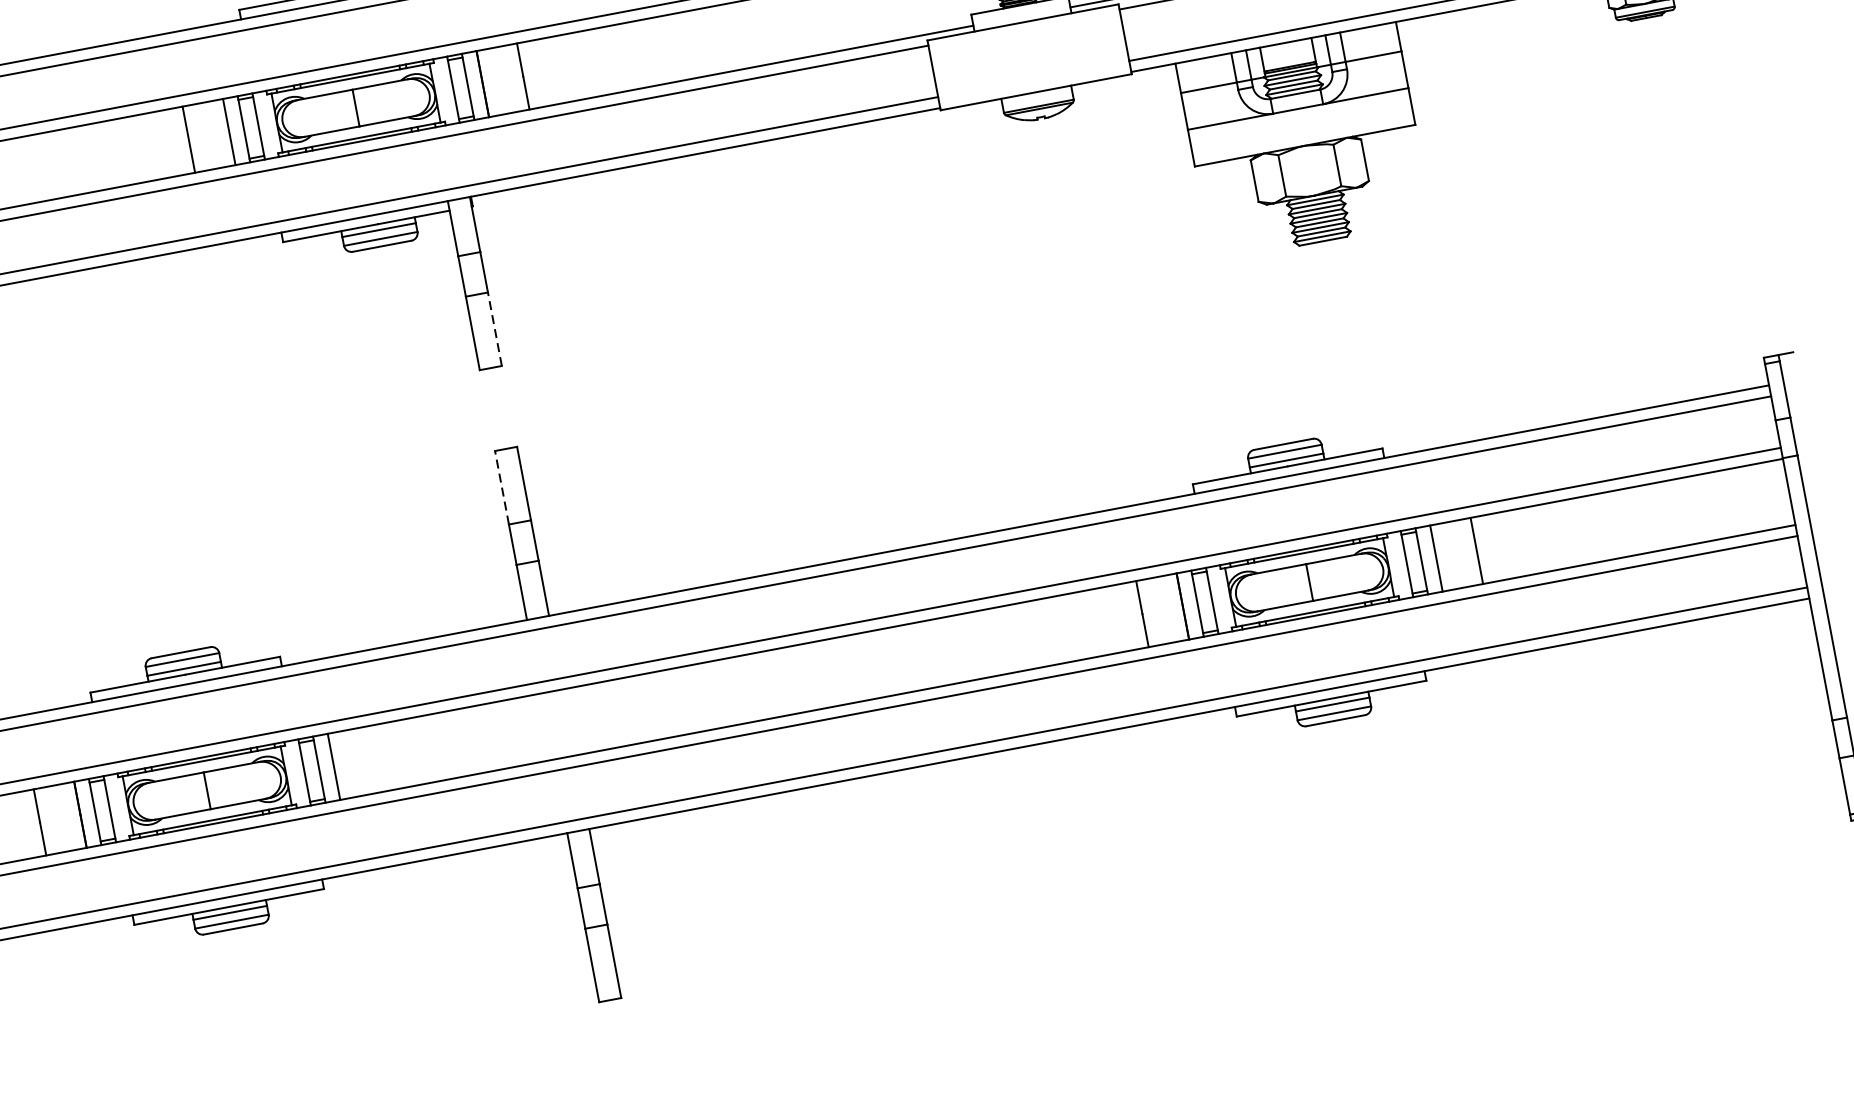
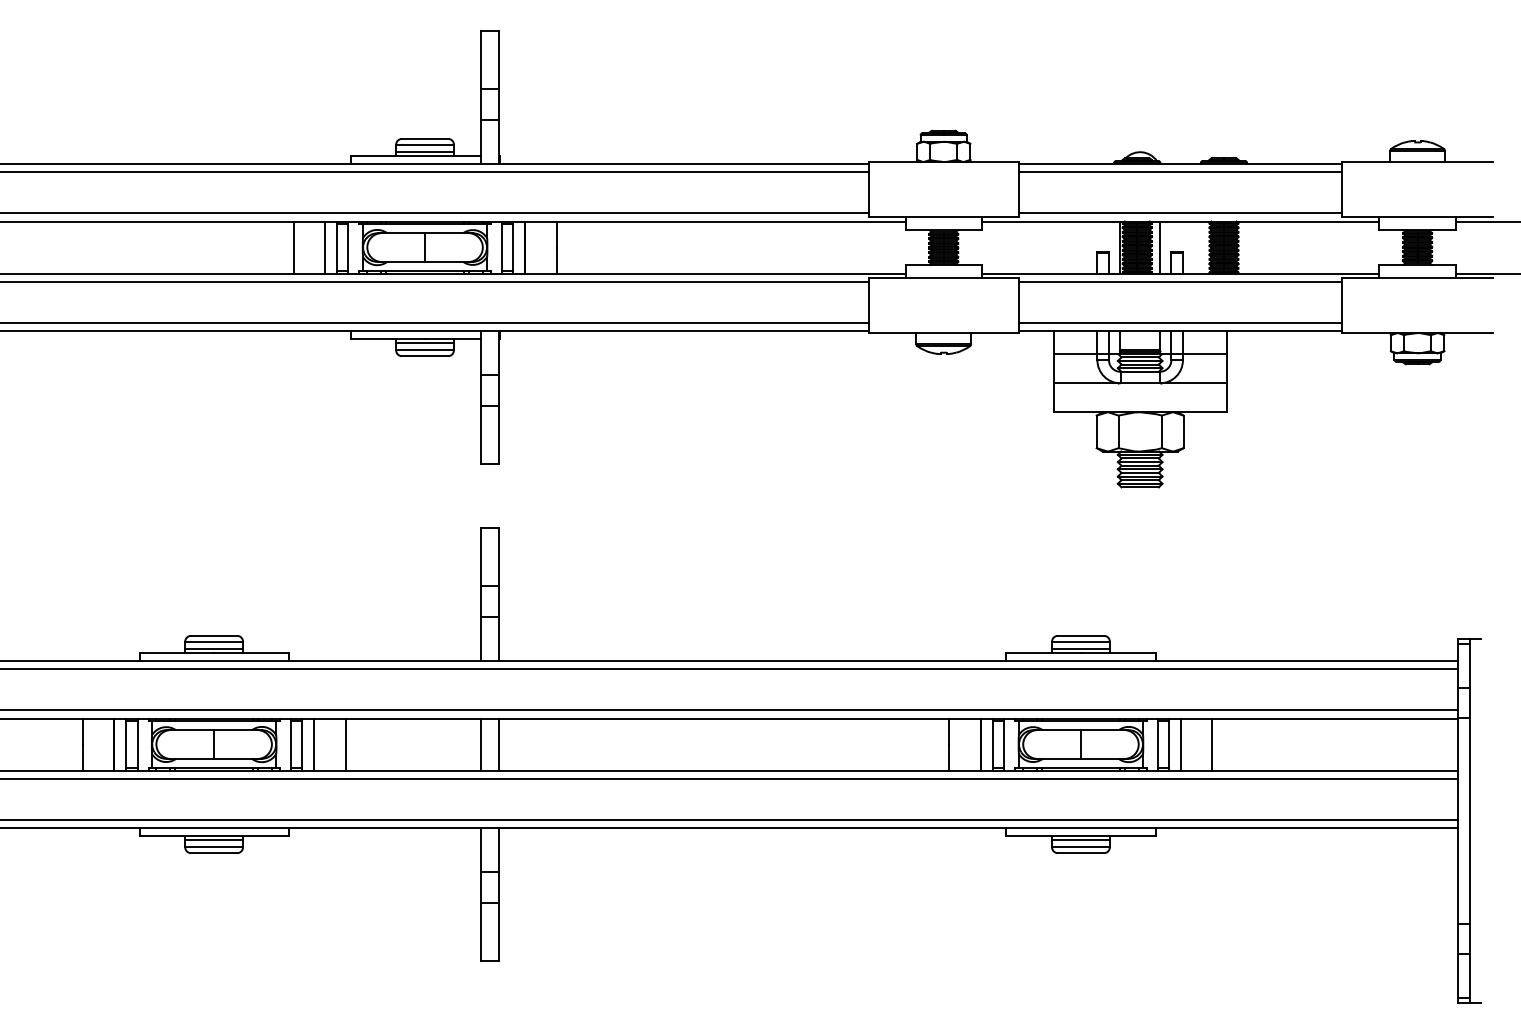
line: (494, 329) -> (498, 435), dashed -> solid
line: (502, 487) -> (481, 556), dashed -> solid
line: (568, 722) -> (498, 744), added
line: (547, 726) -> (481, 744), added
line: (374, 759) -> (345, 744), added

